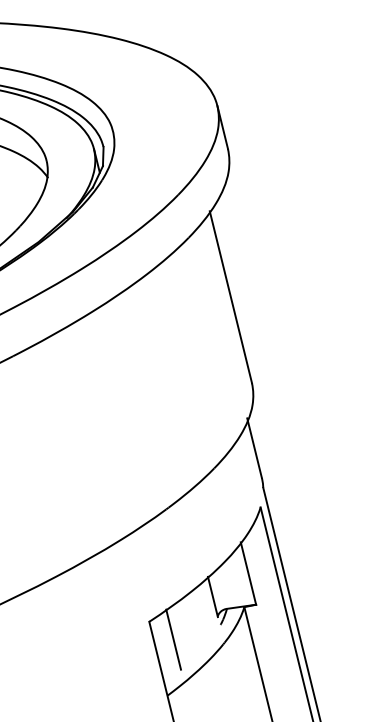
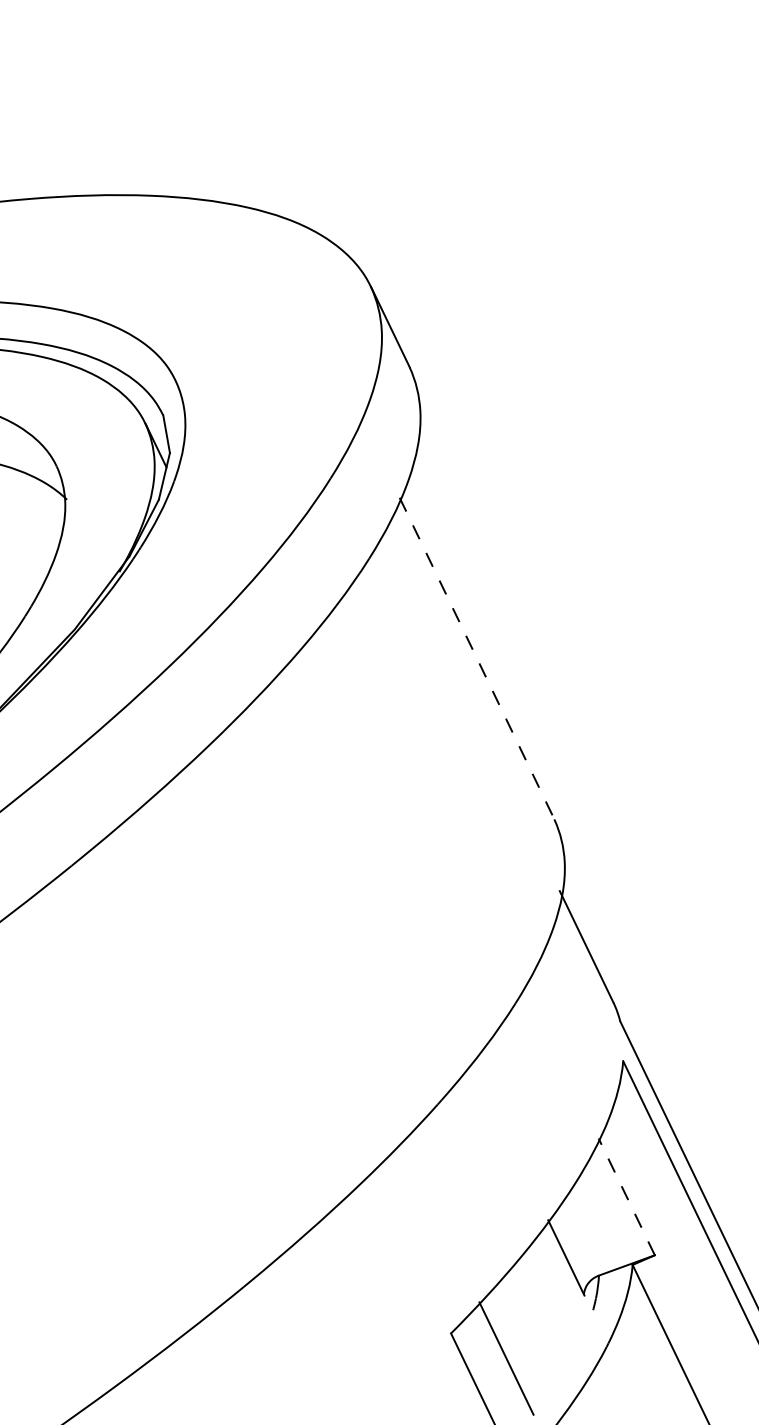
line: (231, 297) -> (478, 658), solid -> dashed
line: (248, 573) -> (626, 1196), solid -> dashed

